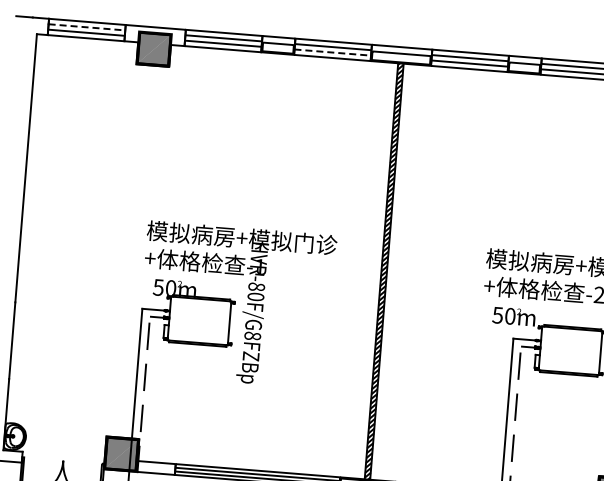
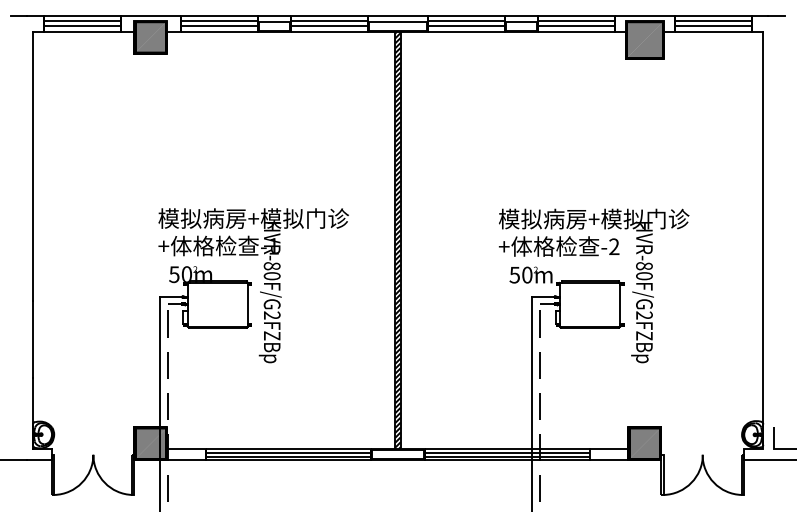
line: (87, 26) -> (82, 20), dashed -> solid
line: (333, 52) -> (329, 26), dashed -> solid
text: (252, 336) -> (271, 315), HVR-80F/G8FZBp -> HVR-80F/G2FZBp

